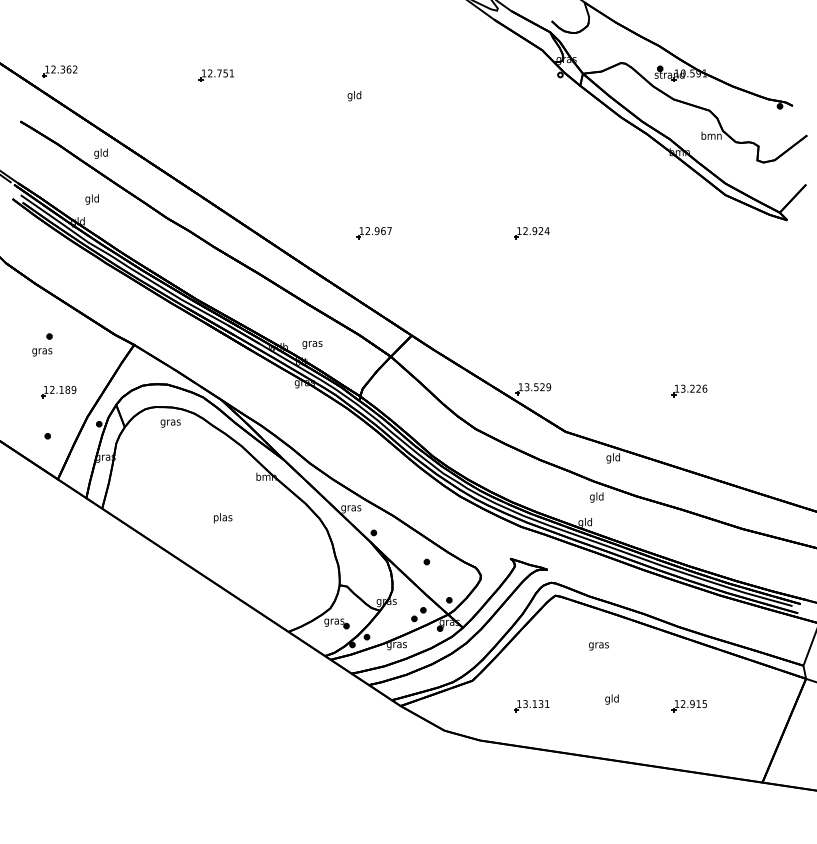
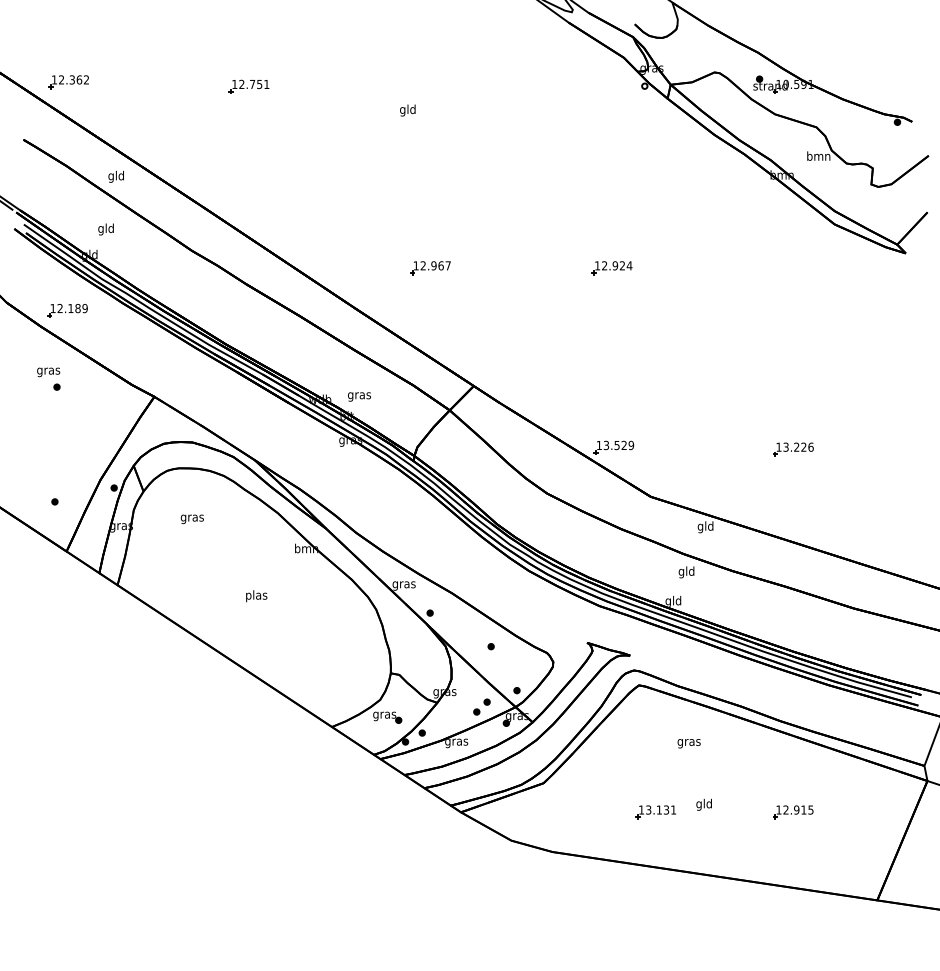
text: (42, 352) -> (48, 372), moved
part: (58, 391) -> (67, 310), moved
text: (169, 423) -> (191, 519), moved
part: (531, 706) -> (655, 812), moved

